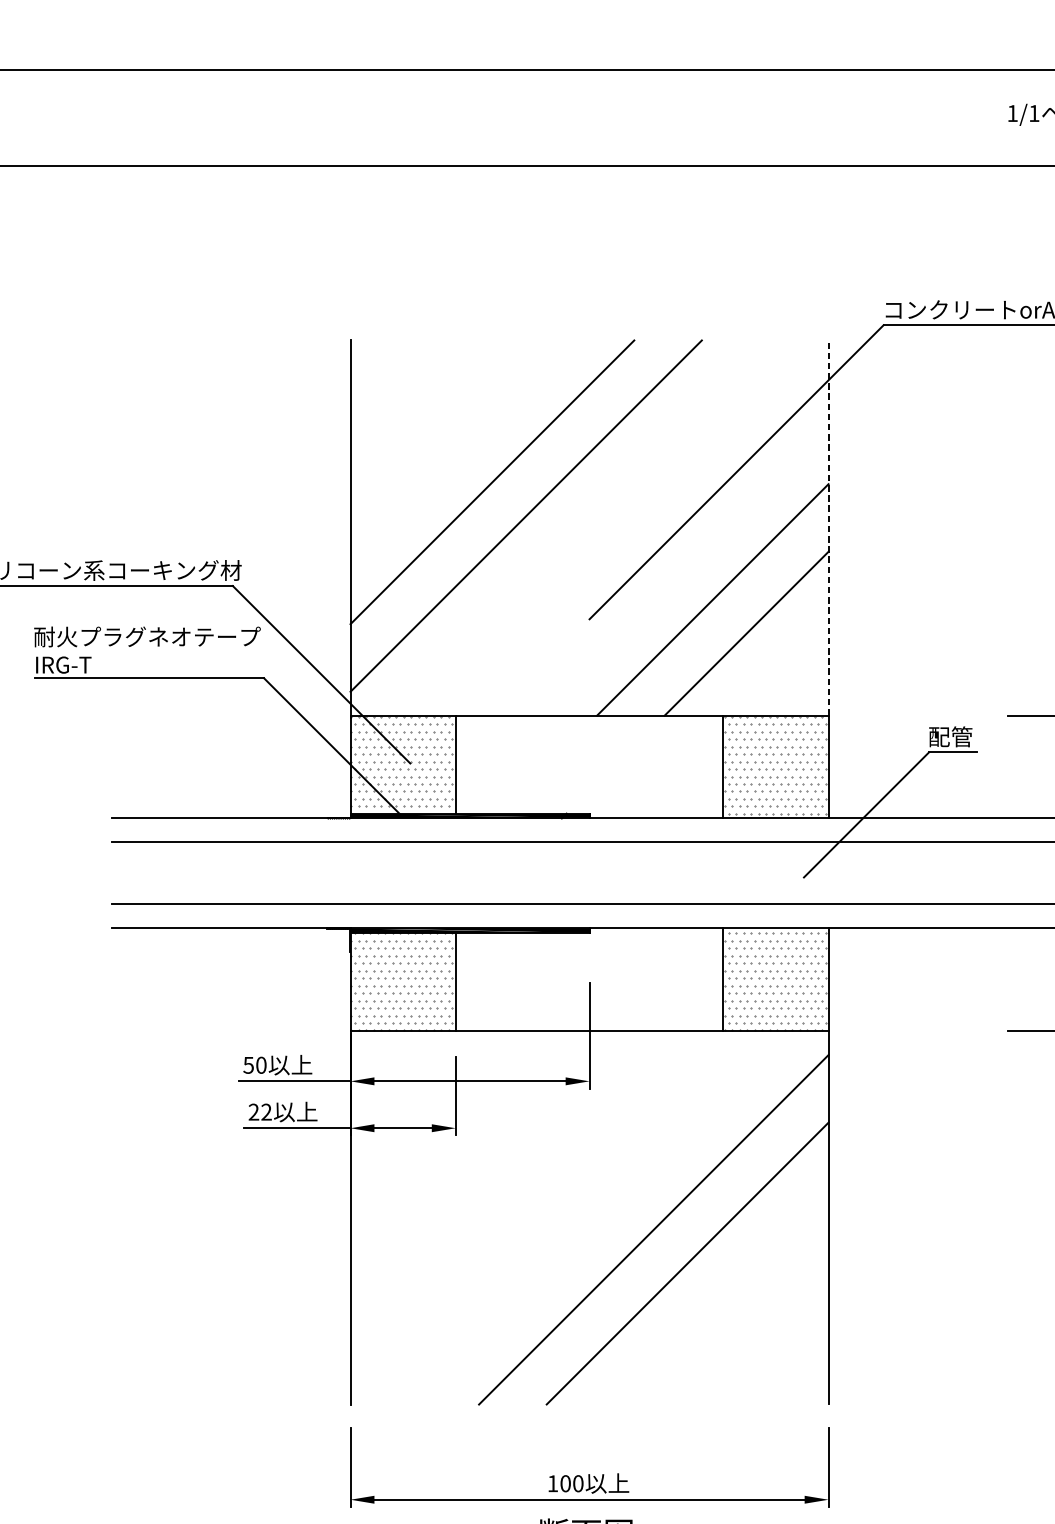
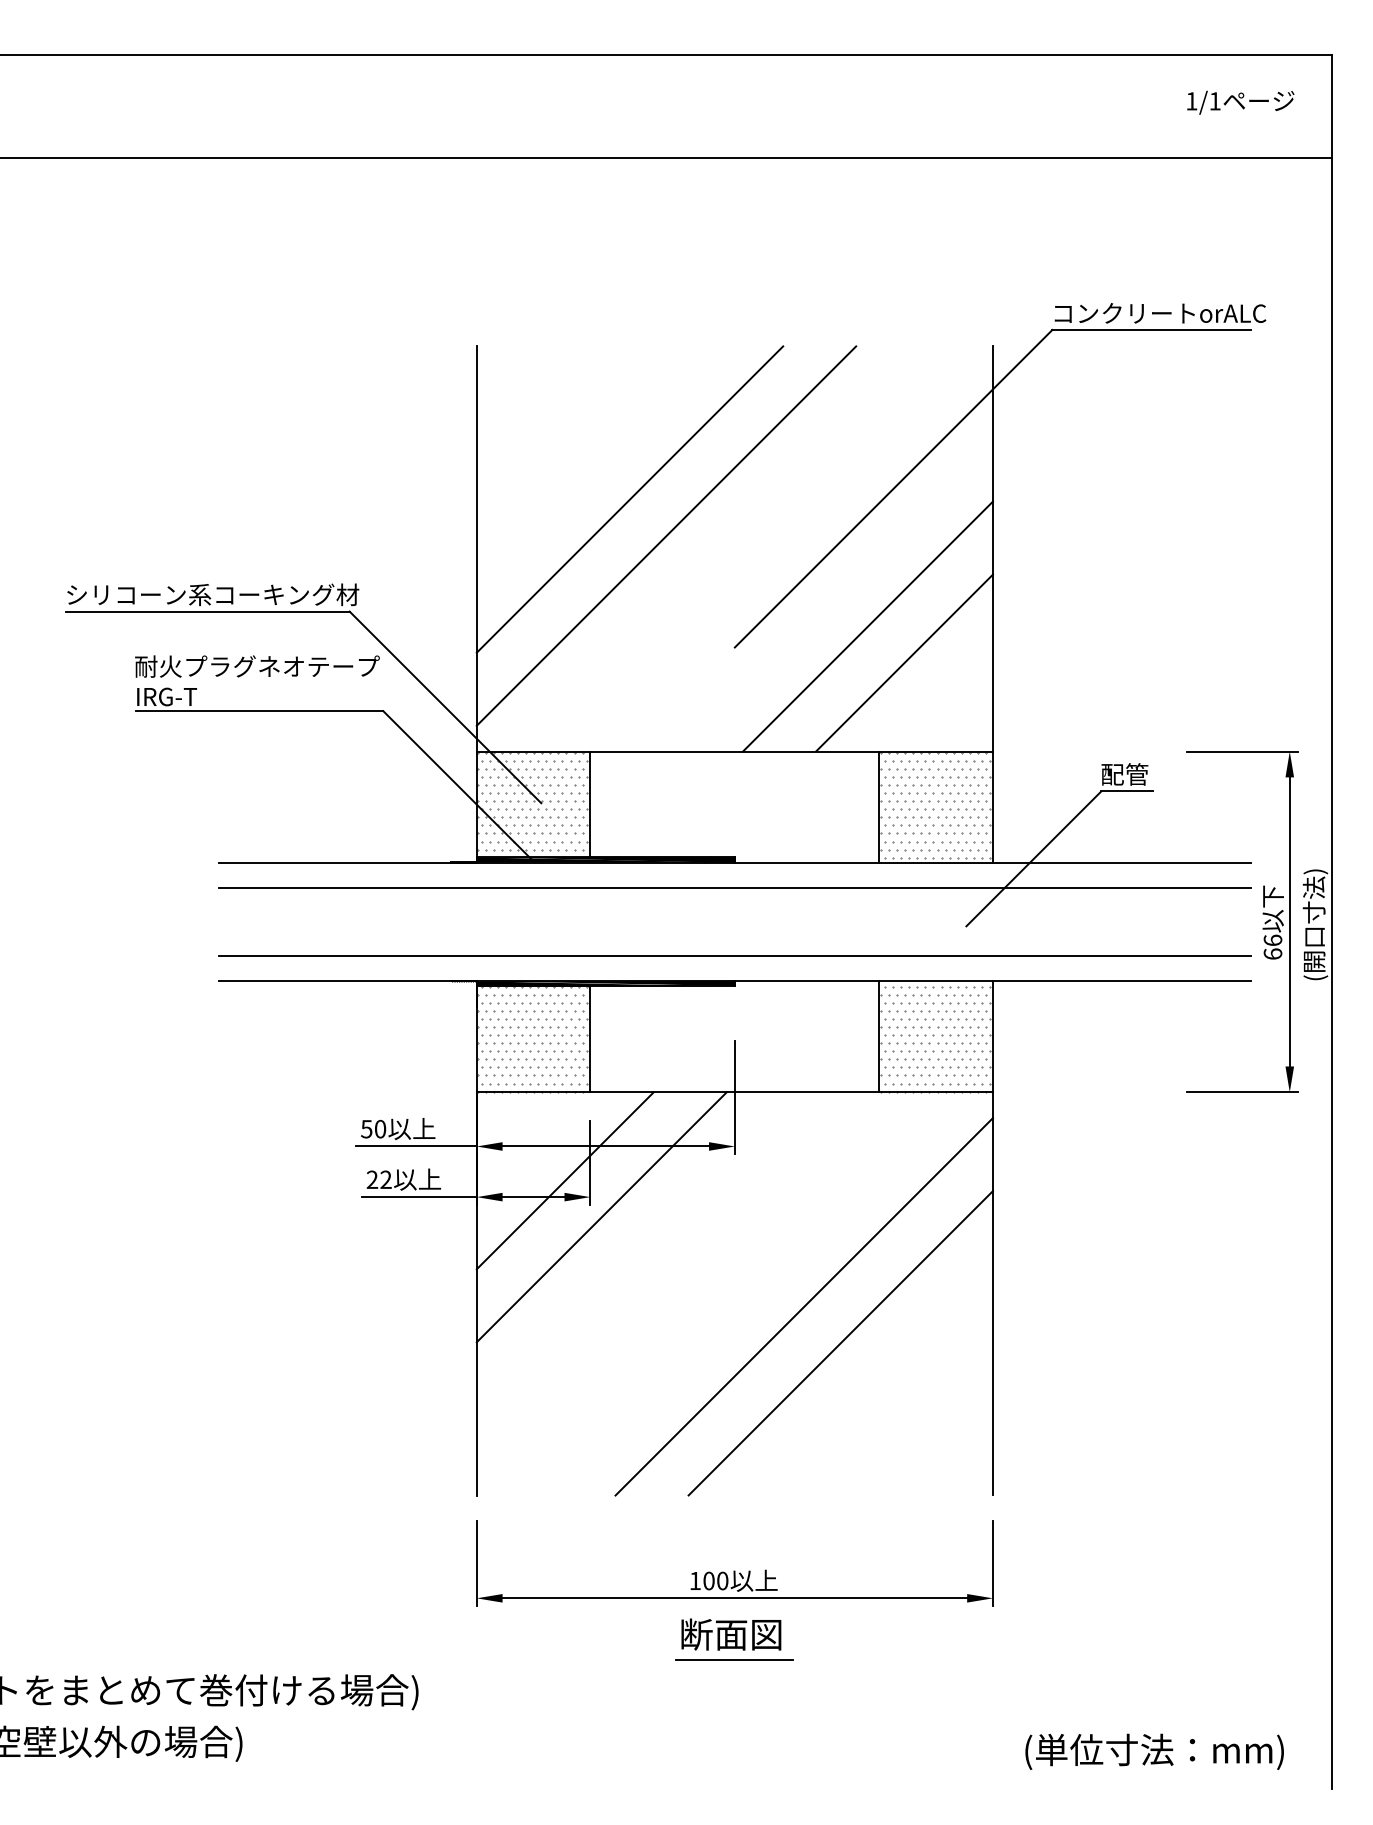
line: (828, 528) -> (992, 549), dashed -> solid
line: (431, 1112) -> (564, 1180), added
line: (466, 1147) -> (601, 1217), added

